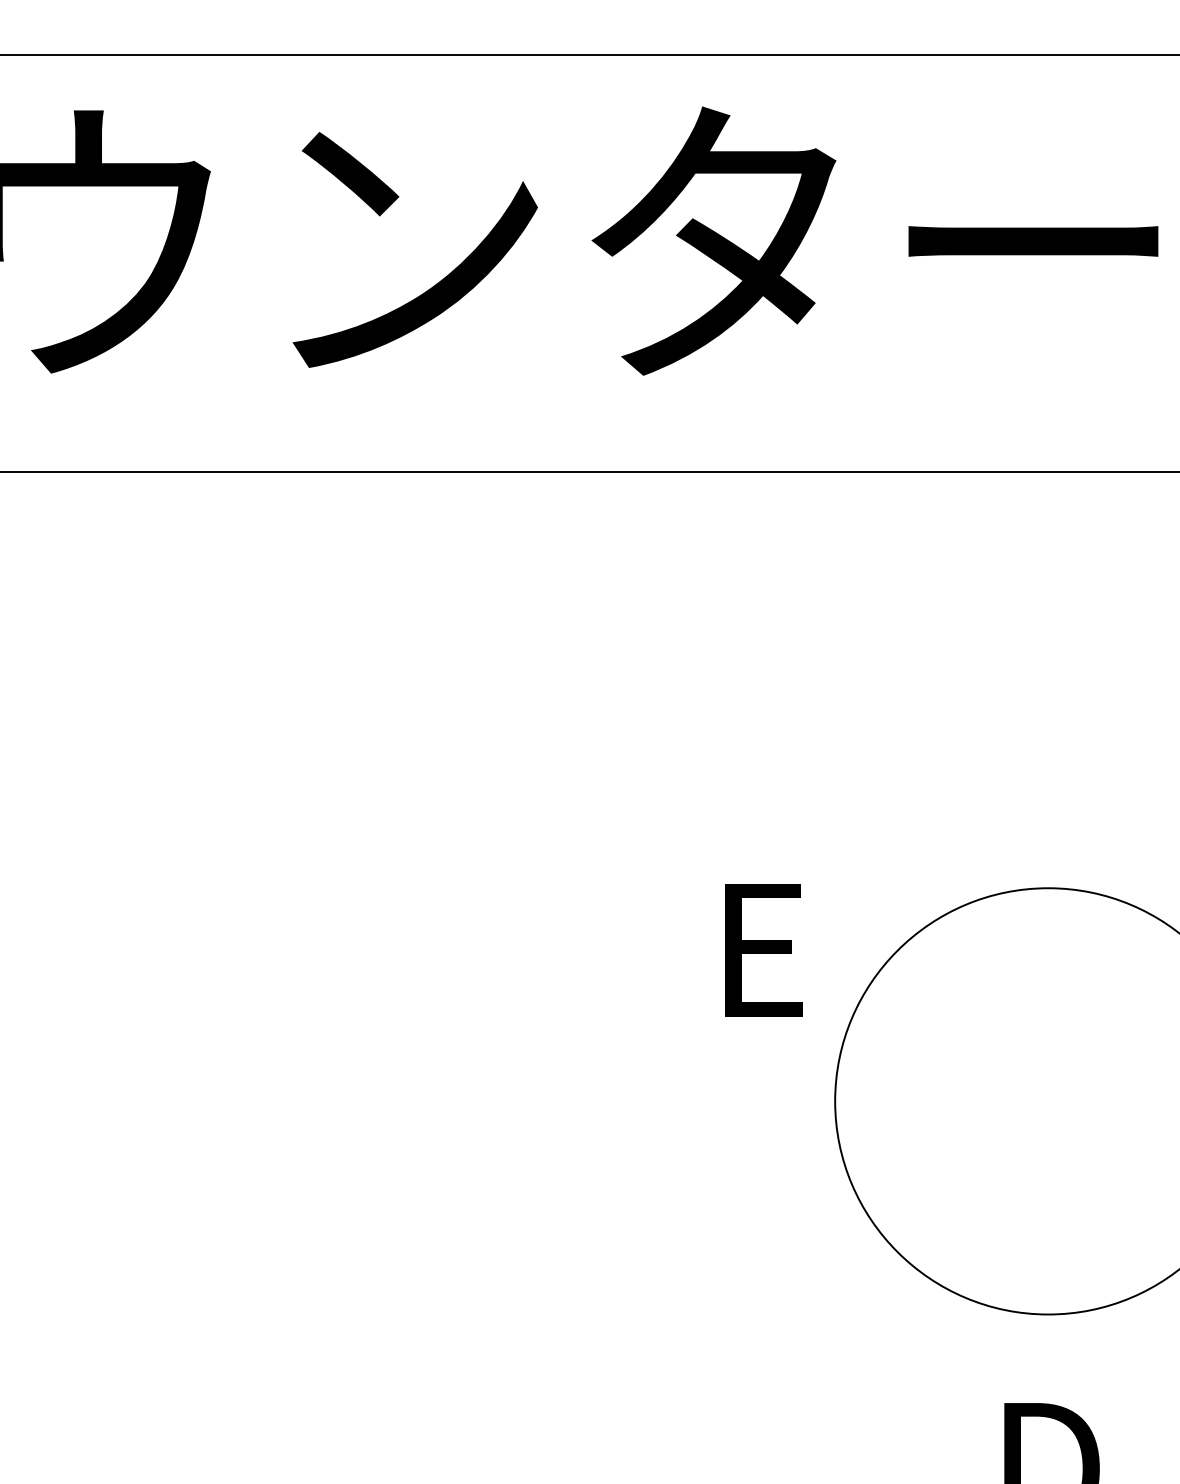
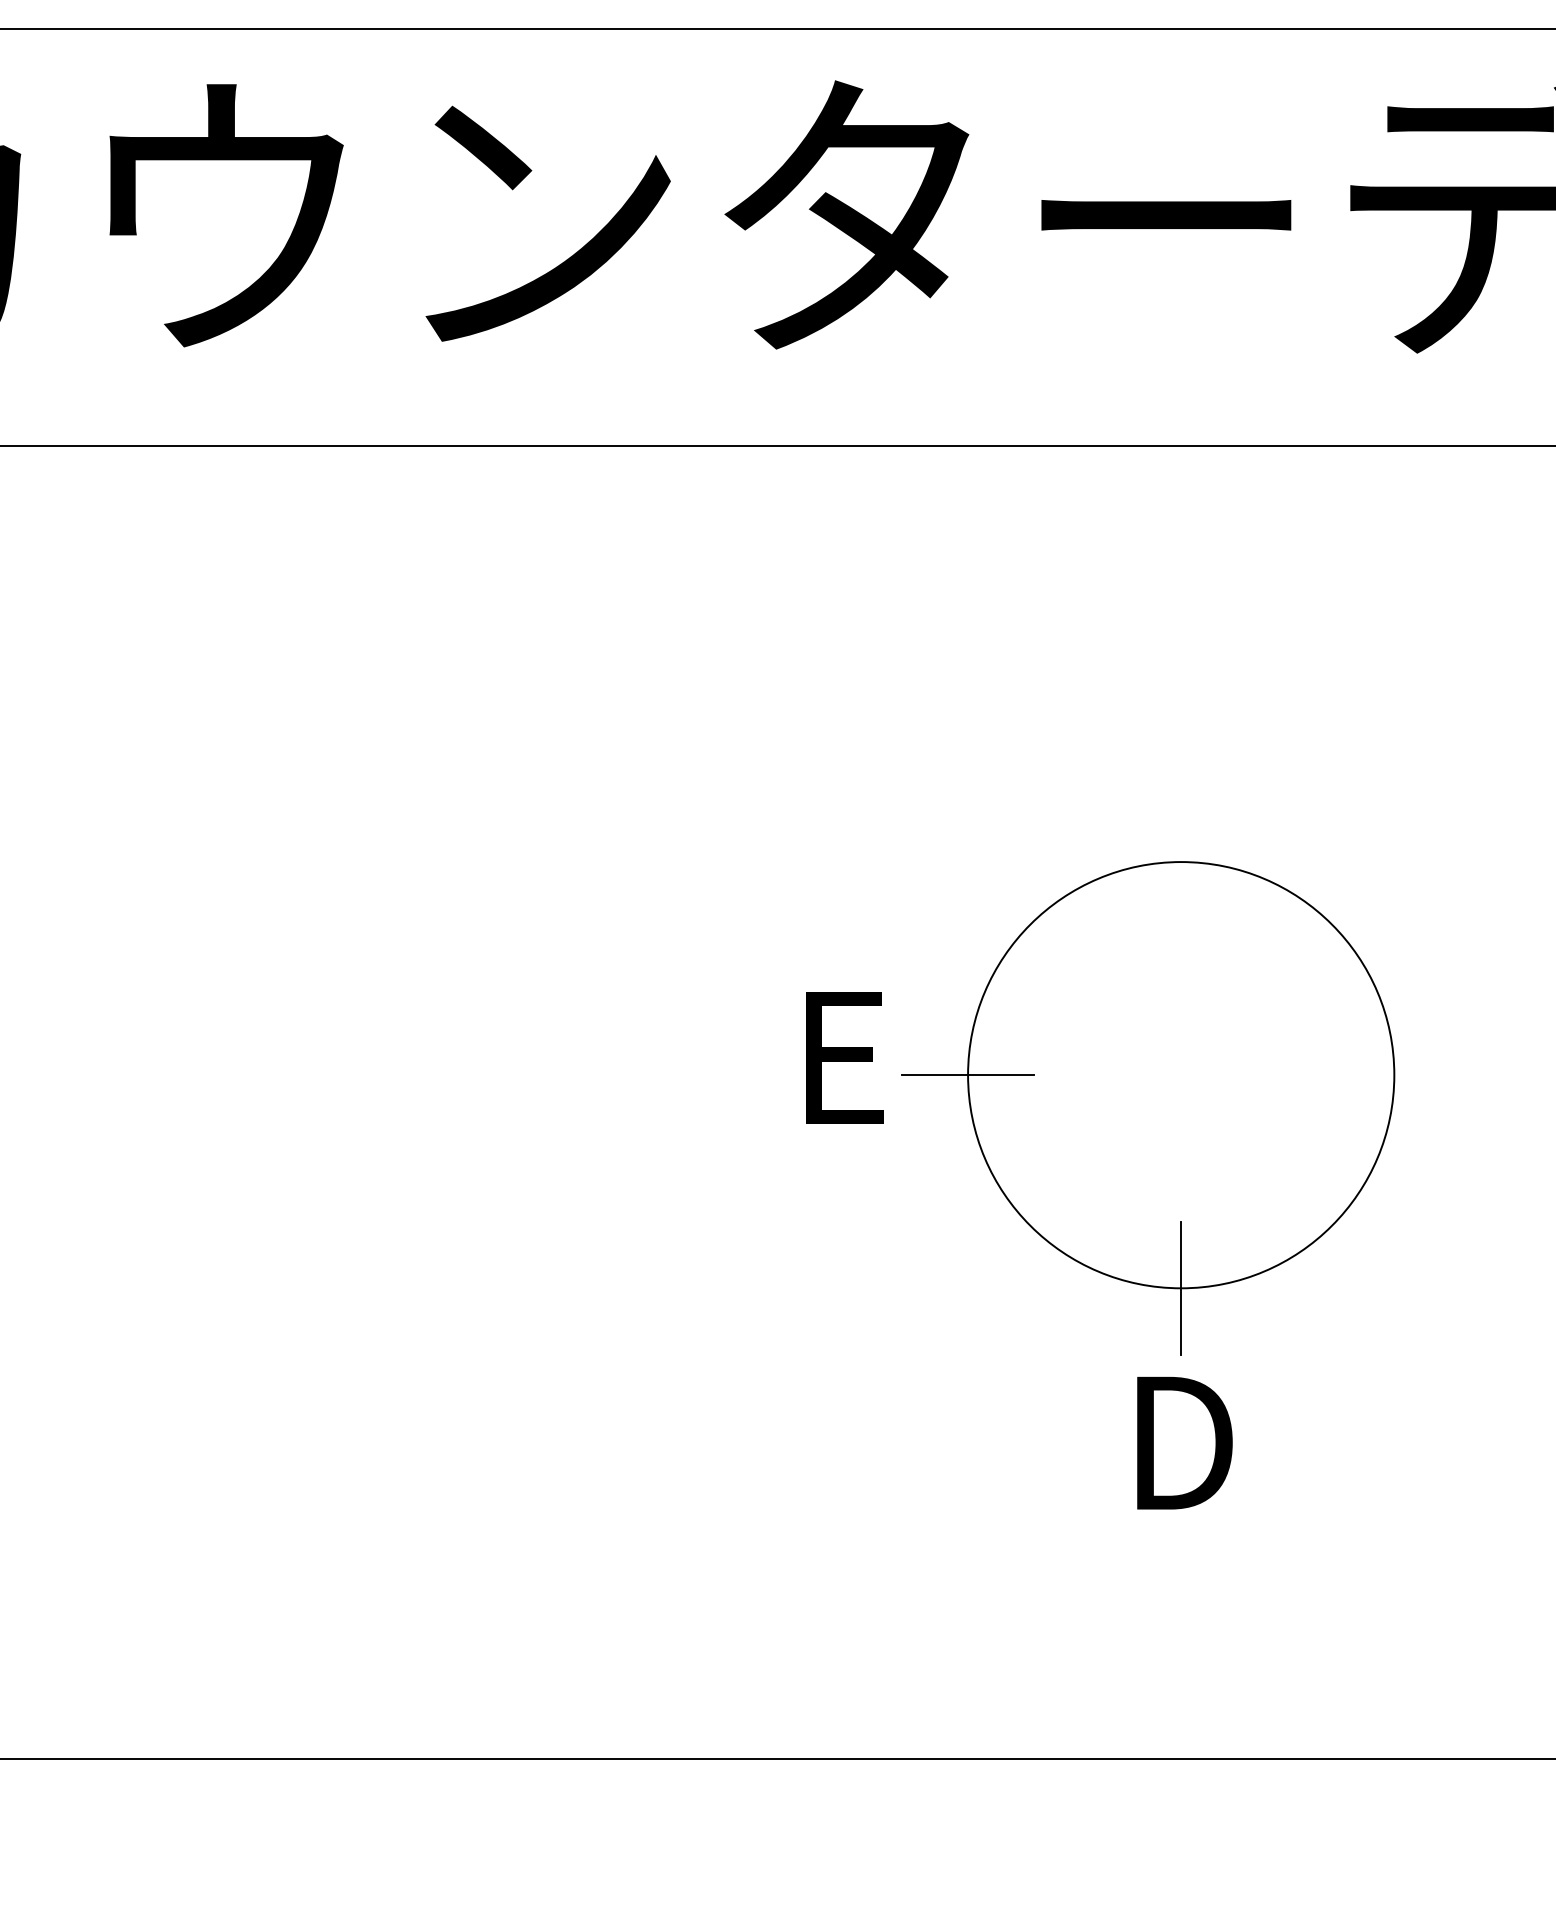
text: (763, 949) -> (844, 1057), moved
line: (834, 1101) -> (967, 1075), added
line: (1048, 1313) -> (1181, 1287), added

